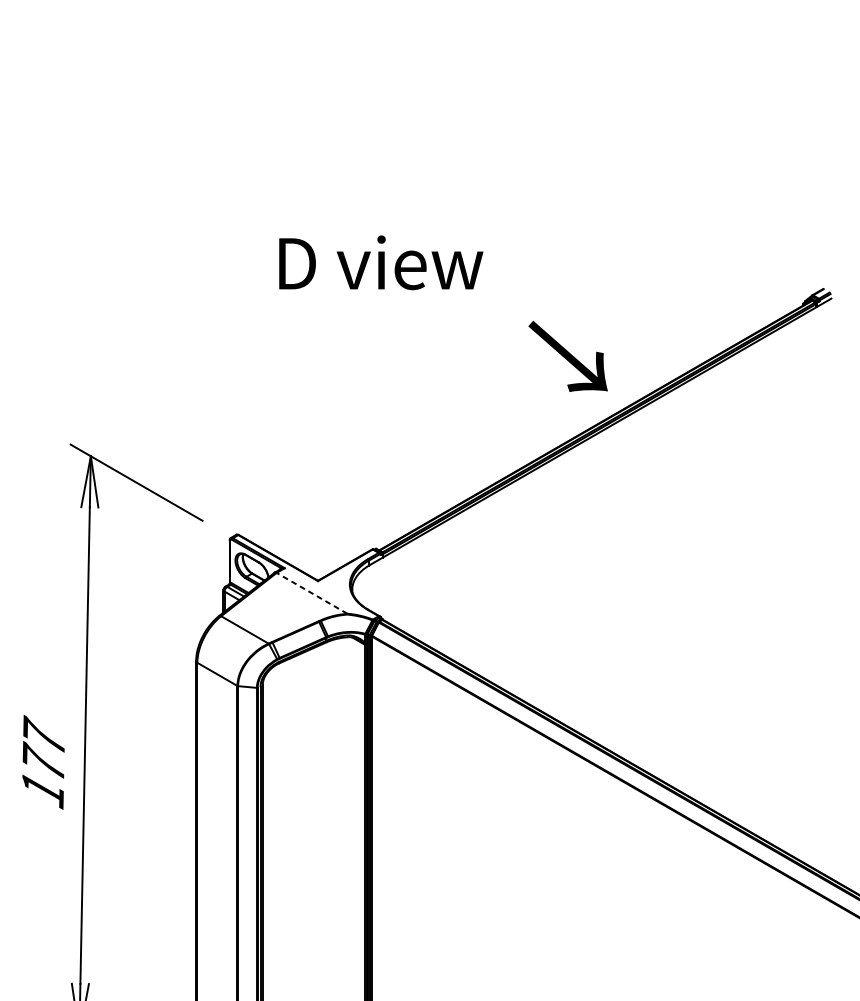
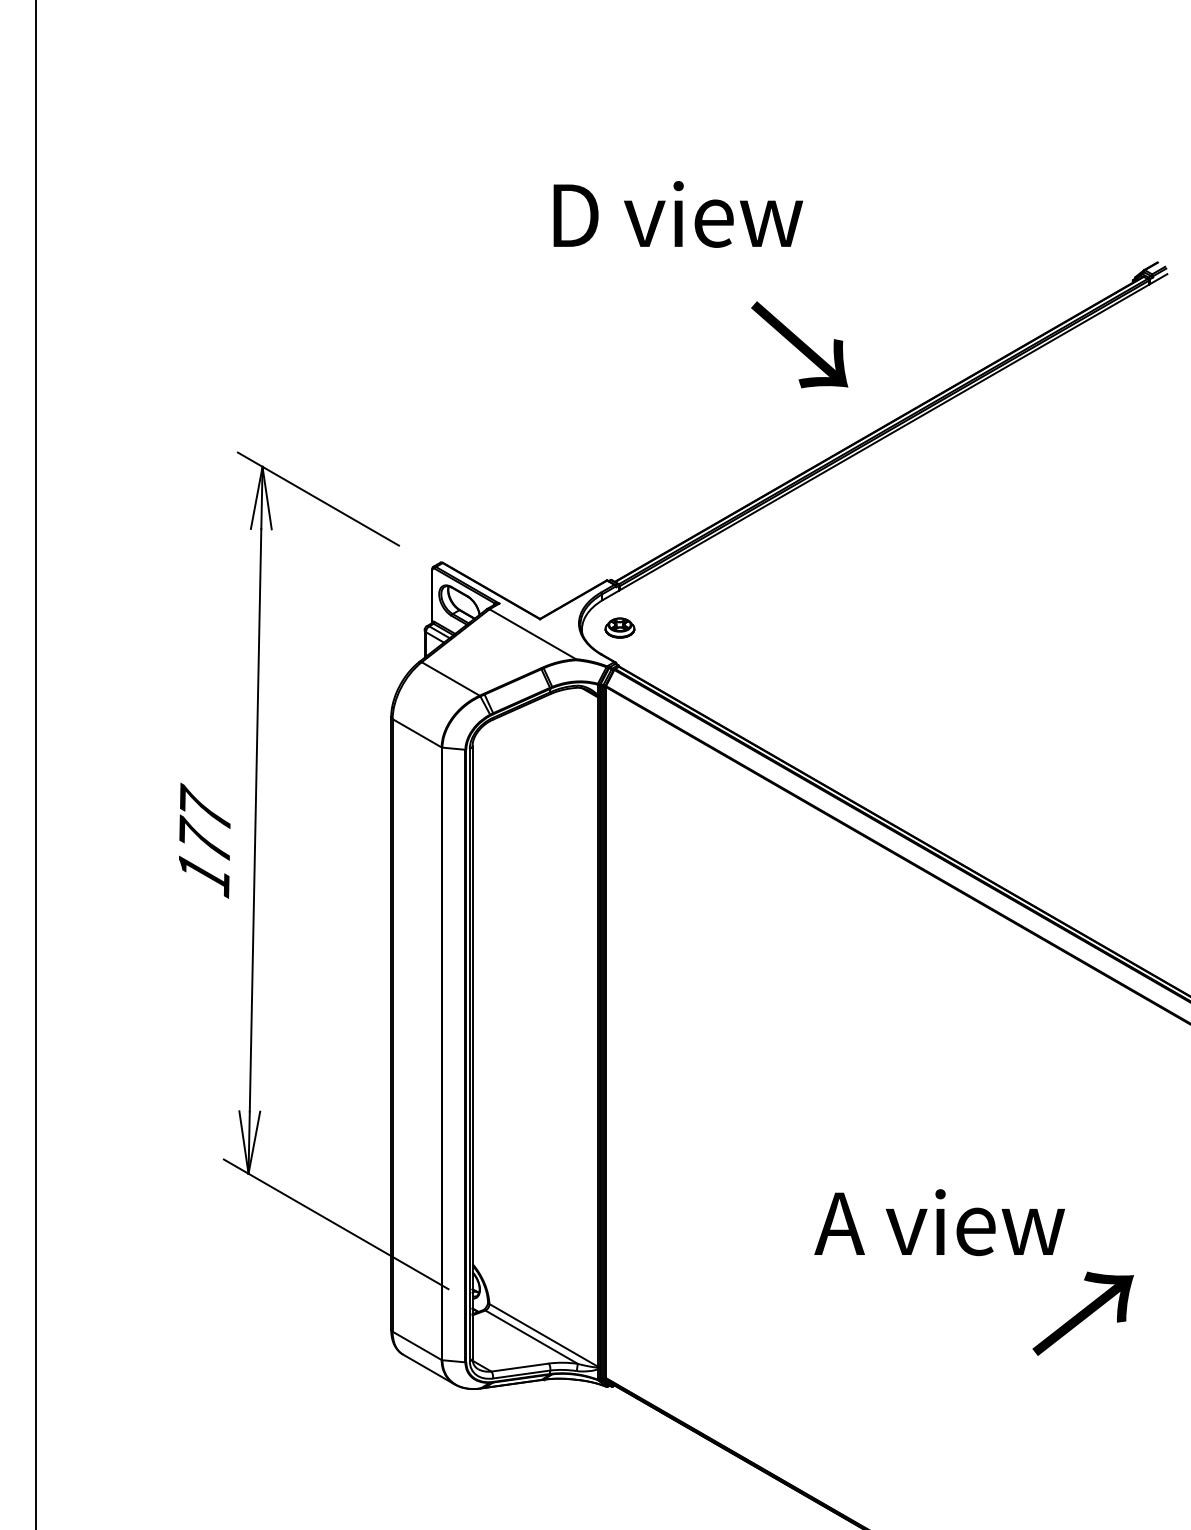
text: (381, 262) -> (678, 214), moved
text: (568, 356) -> (799, 344), moved
part: (383, 587) -> (619, 627), added
line: (311, 593) -> (532, 634), dashed -> solid

